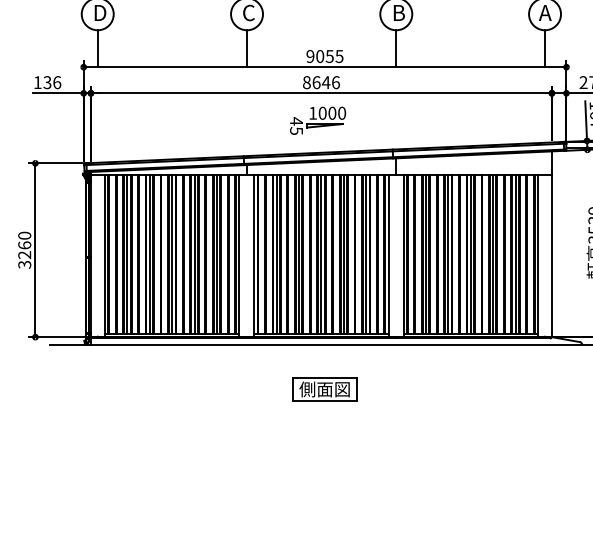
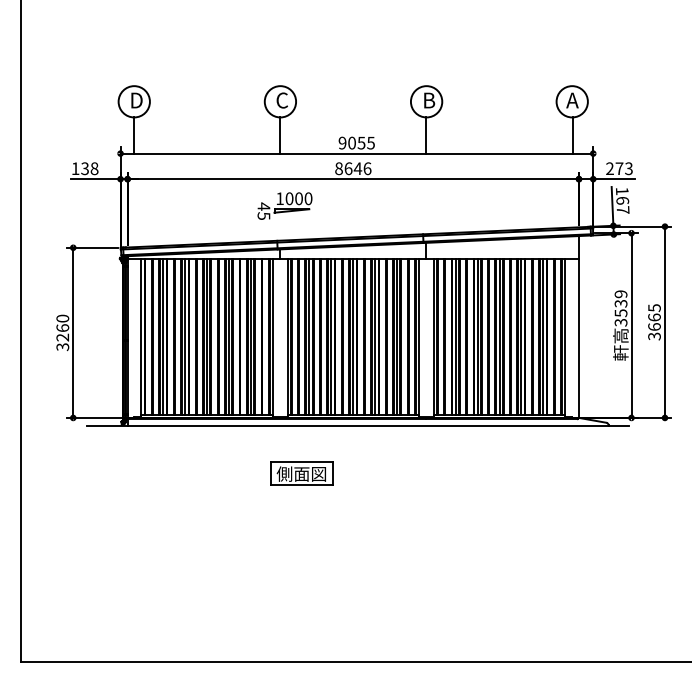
text: (57, 82) -> (94, 168), 136 -> 138
part: (317, 120) -> (284, 205), moved
part: (324, 388) -> (301, 473), moved

